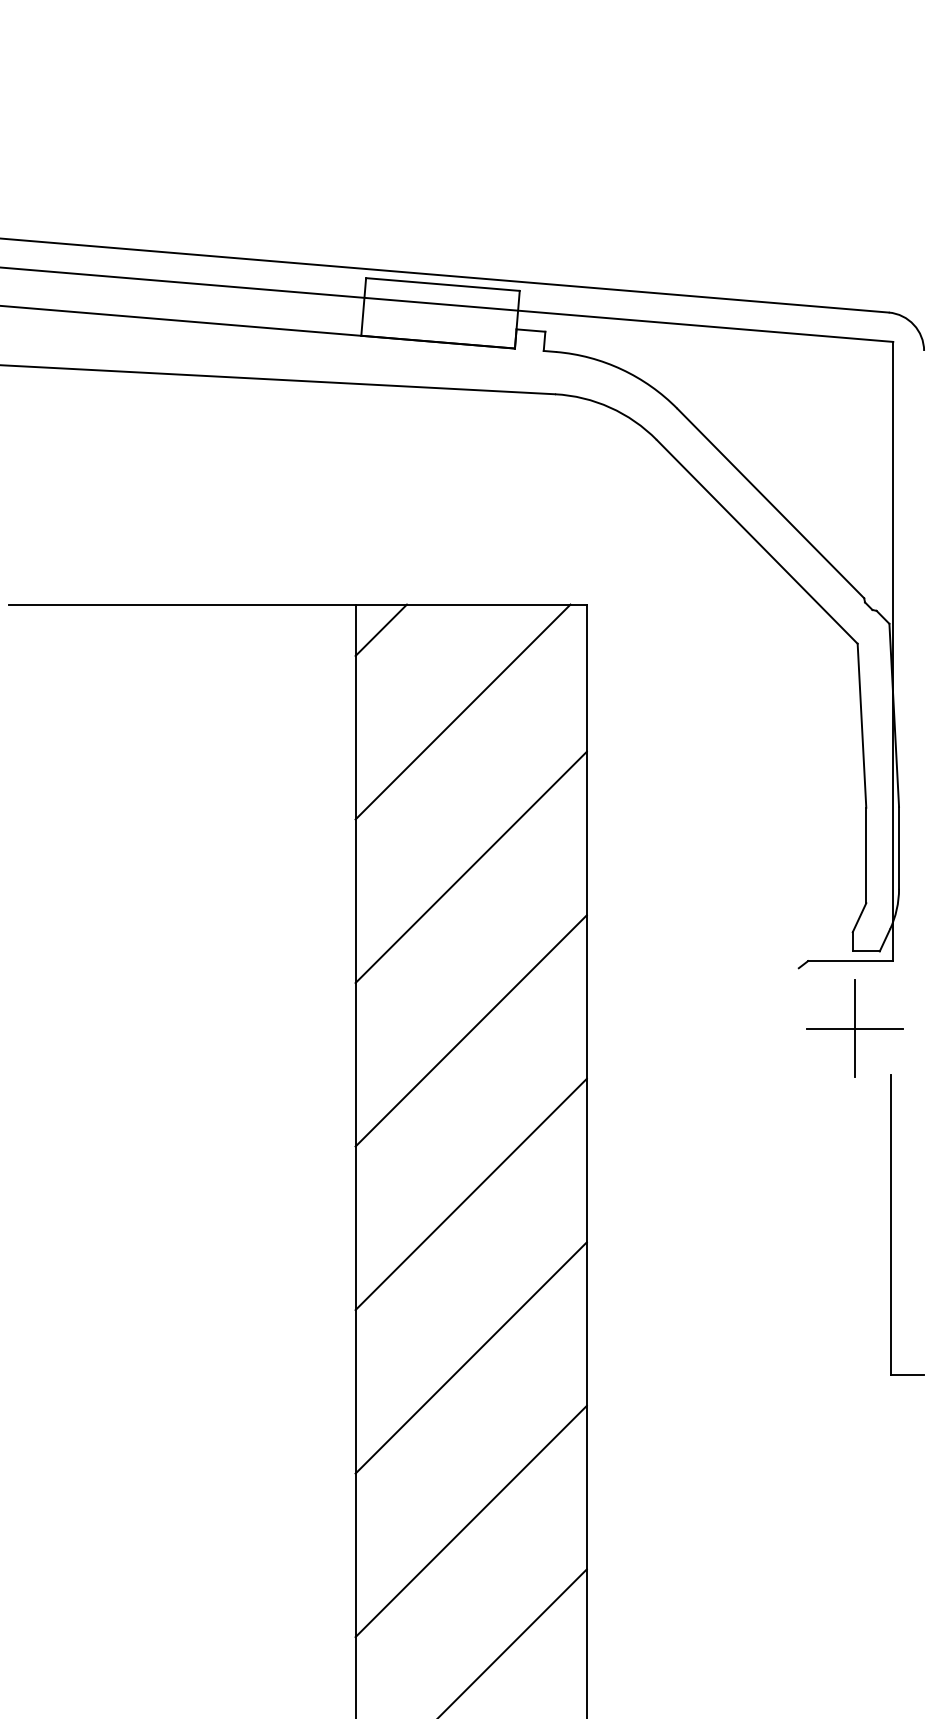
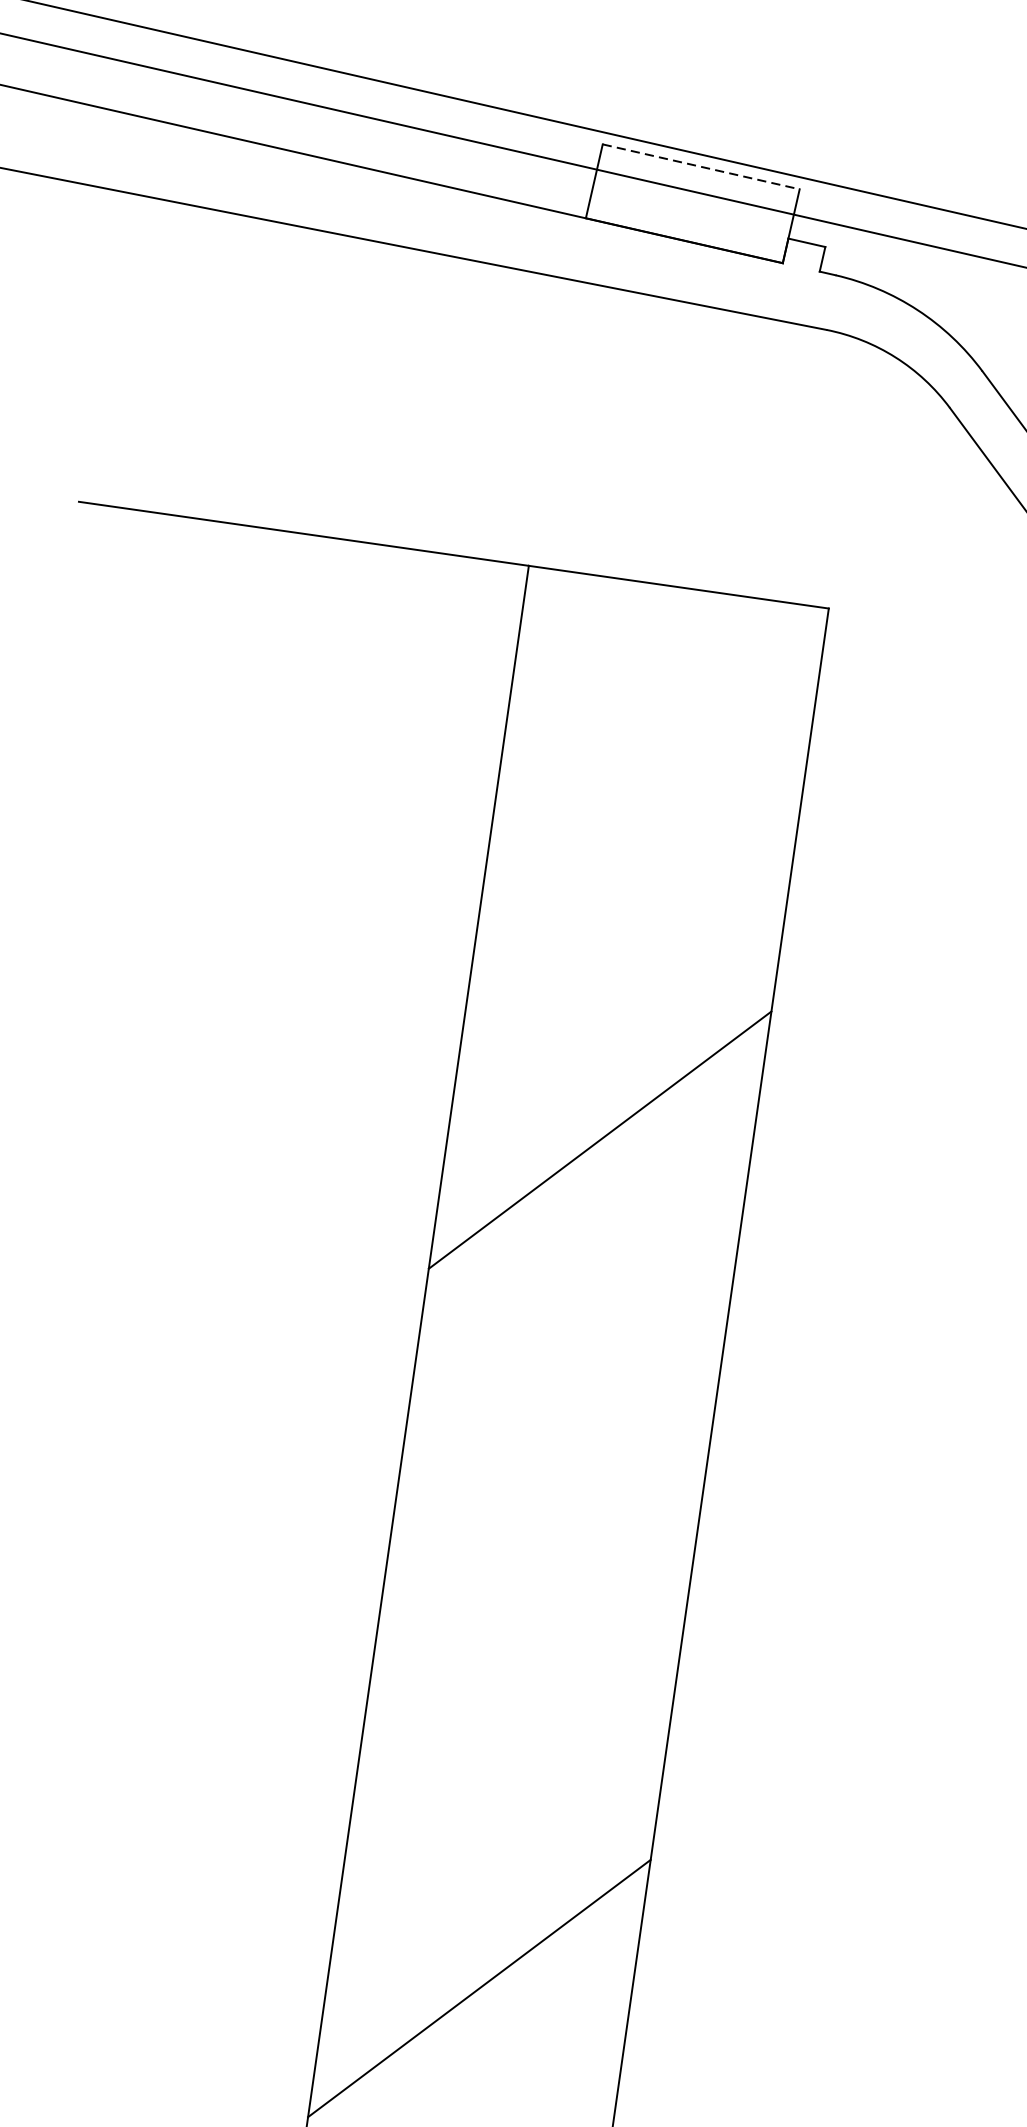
line: (443, 284) -> (701, 166), solid -> dashed
line: (380, 629) -> (556, 602), removed
line: (462, 711) -> (647, 724), removed
line: (470, 867) -> (629, 928), removed
line: (470, 1194) -> (568, 1352), removed
line: (470, 1357) -> (538, 1563), removed
line: (470, 1521) -> (508, 1776), removed

